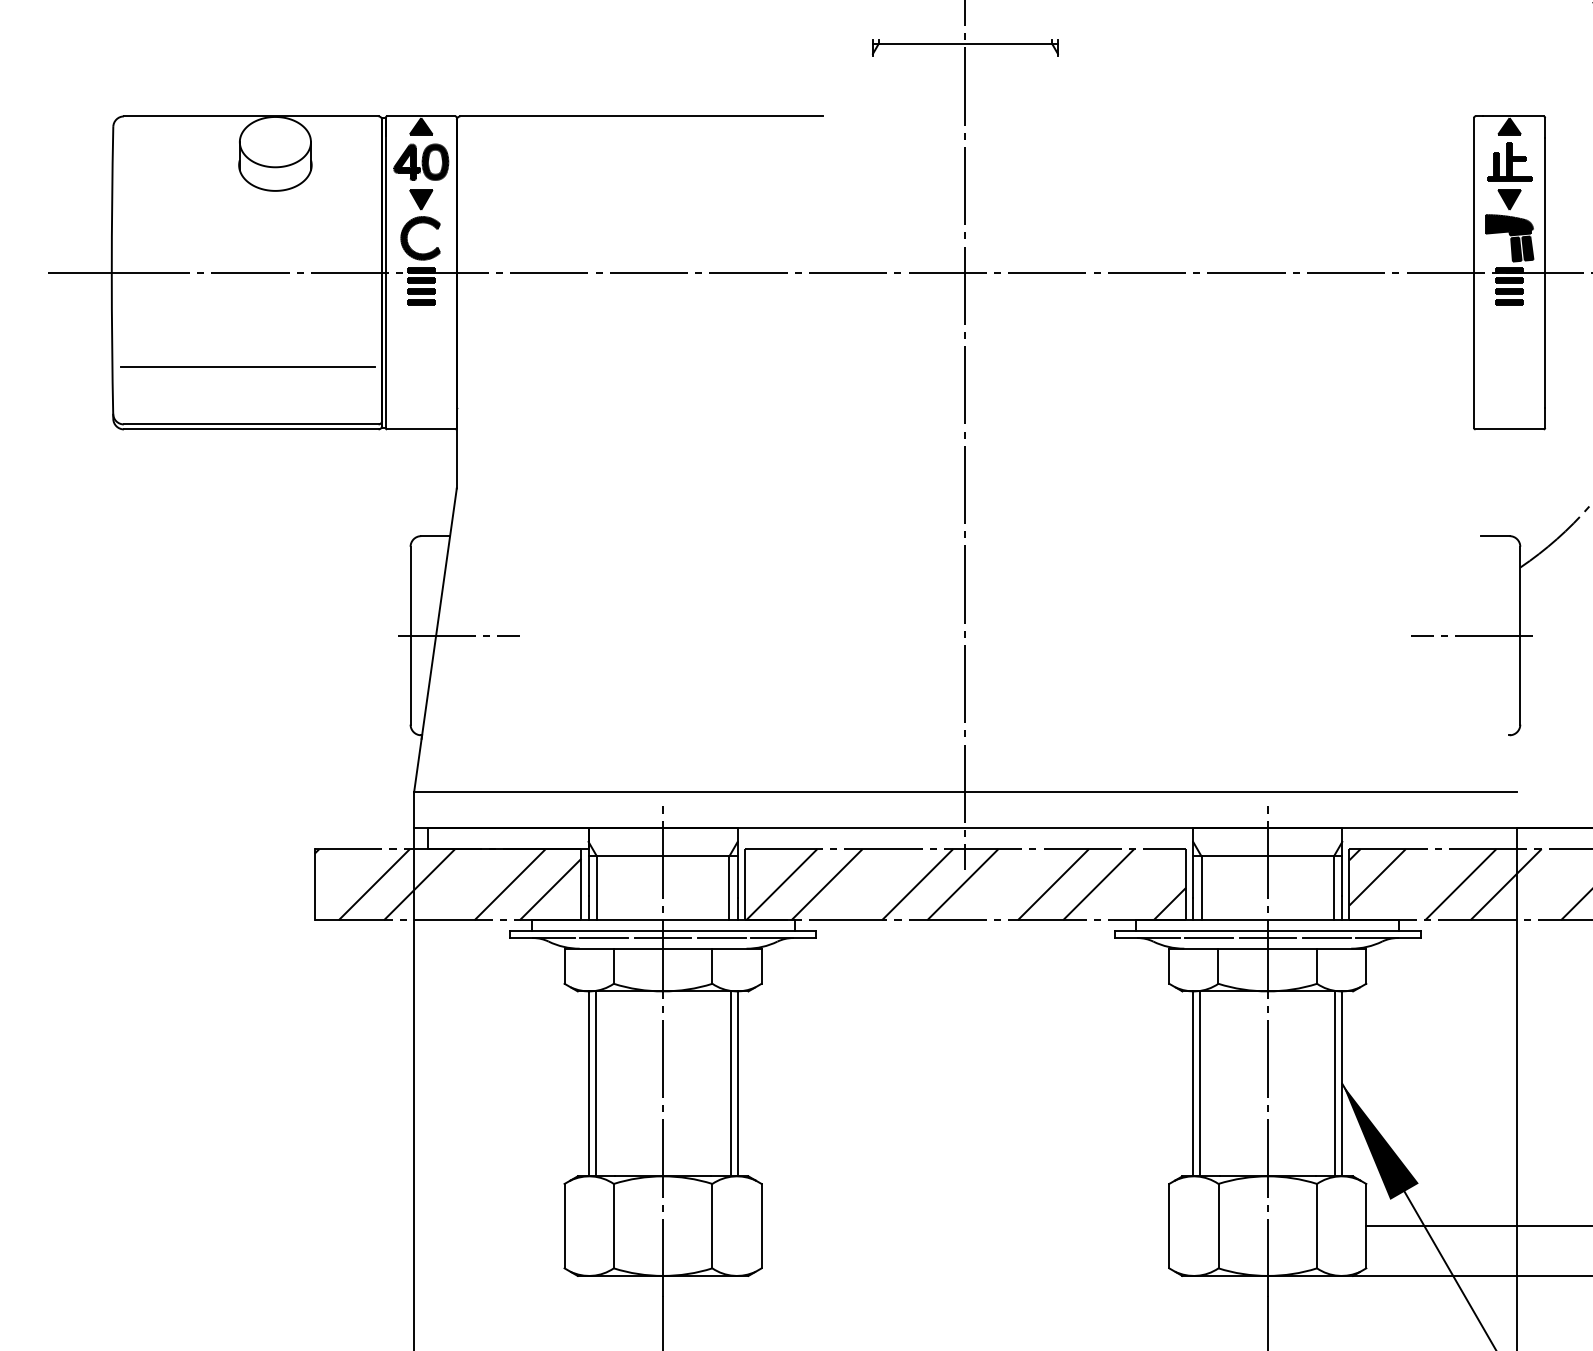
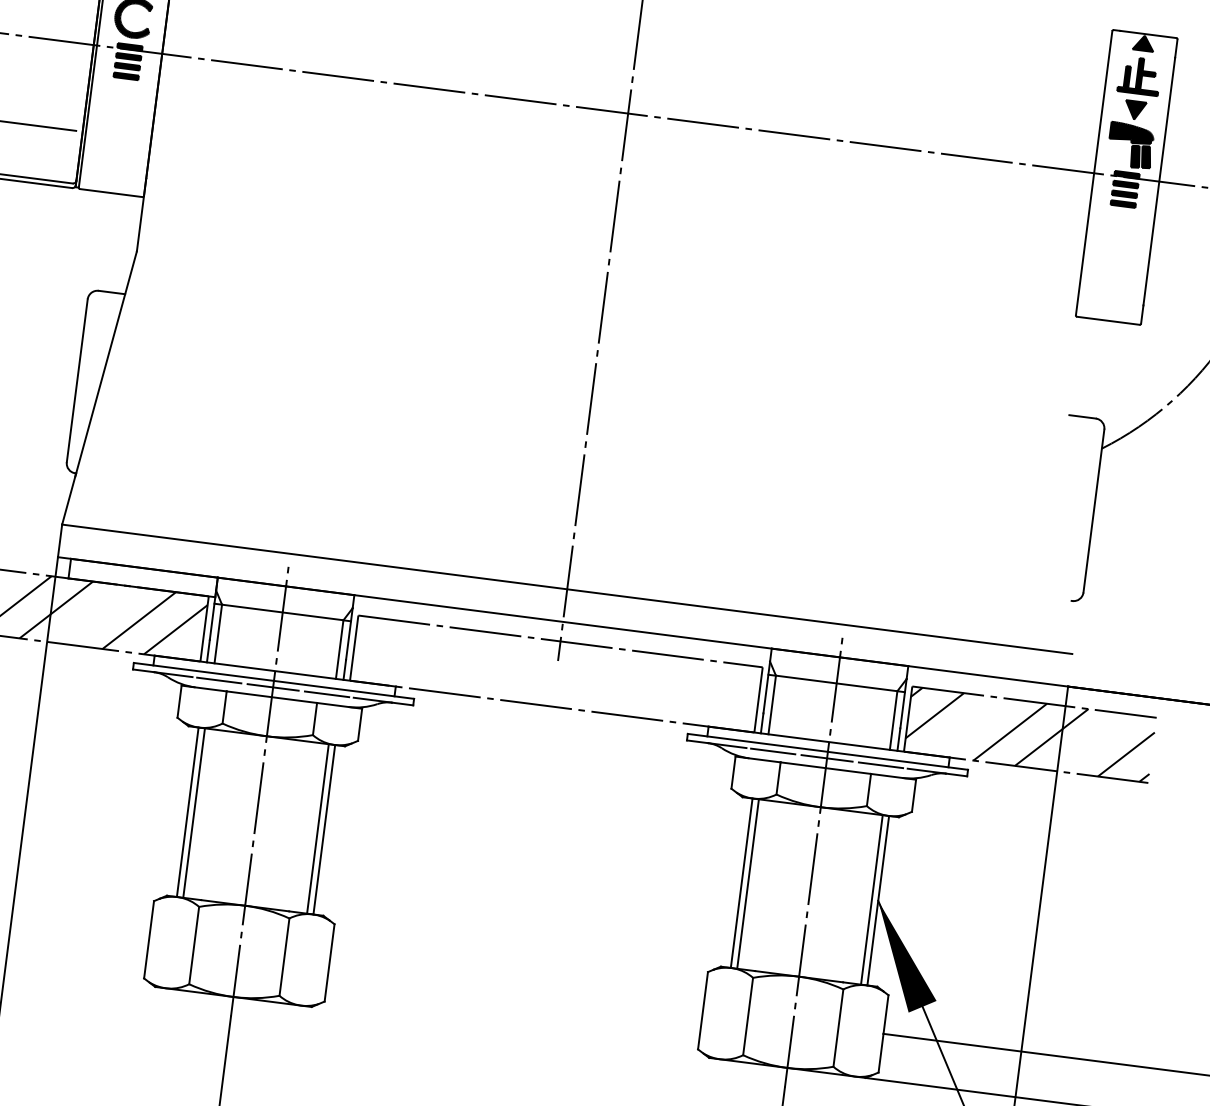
line: (458, 635) -> (121, 386), removed
line: (1471, 635) -> (1049, 505), removed
hatch: (966, 884) -> (557, 673), removed

